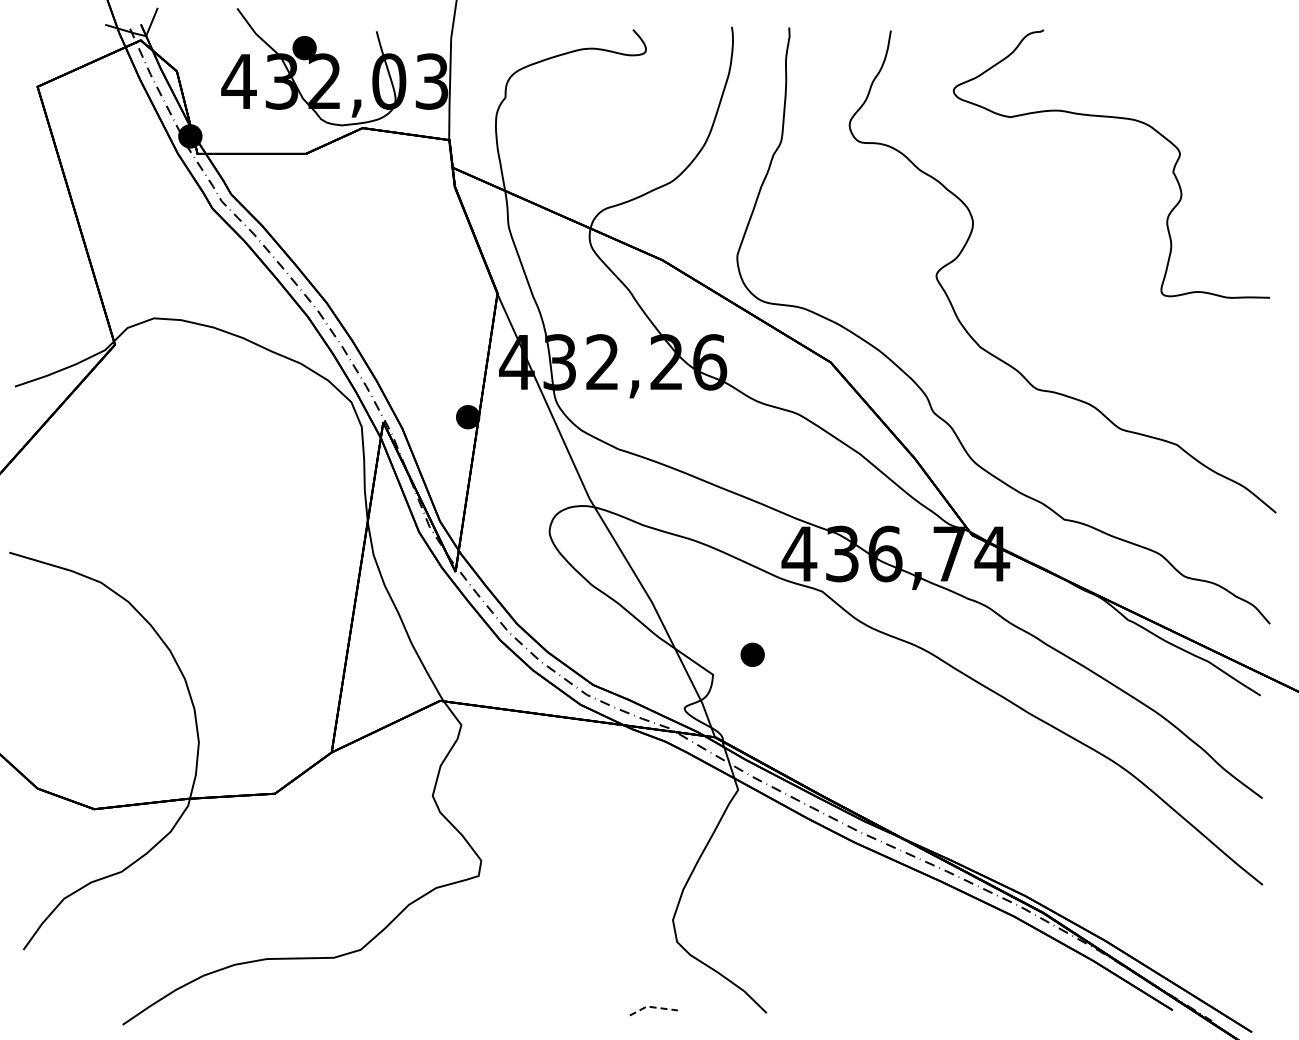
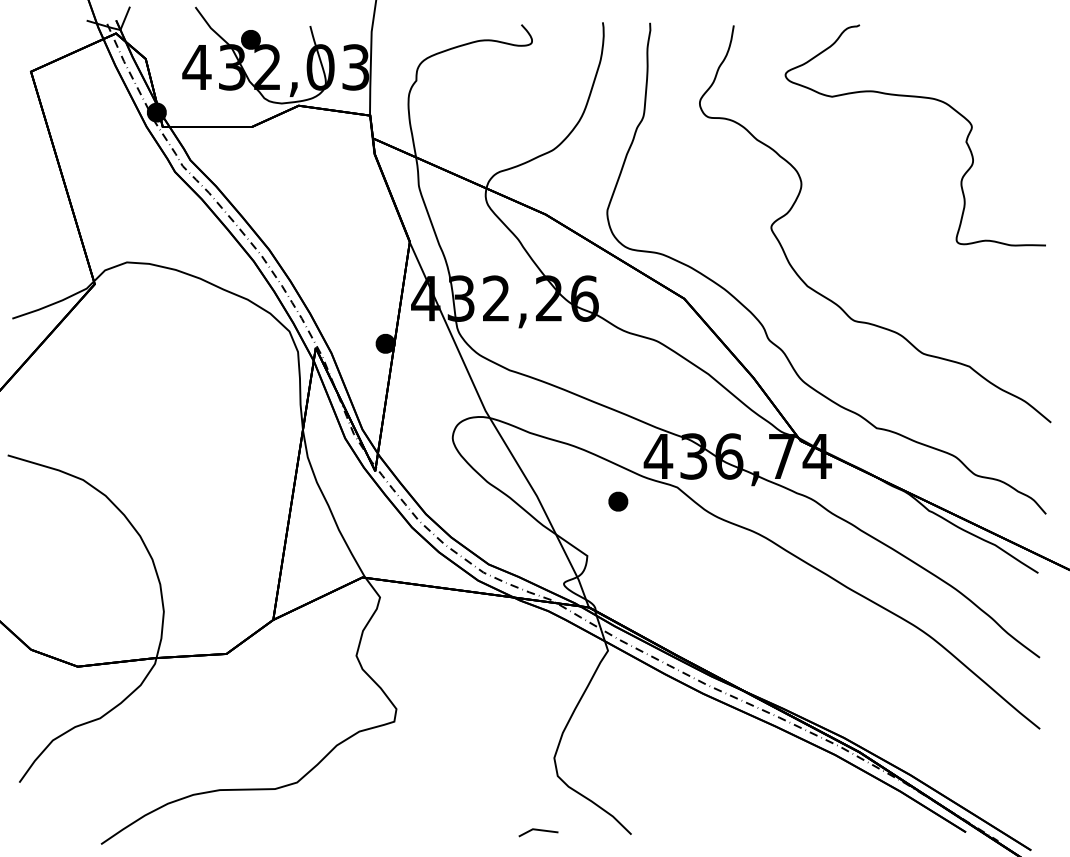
part: (752, 654) -> (618, 501), moved
line: (652, 1007) -> (537, 830), dashed -> solid

